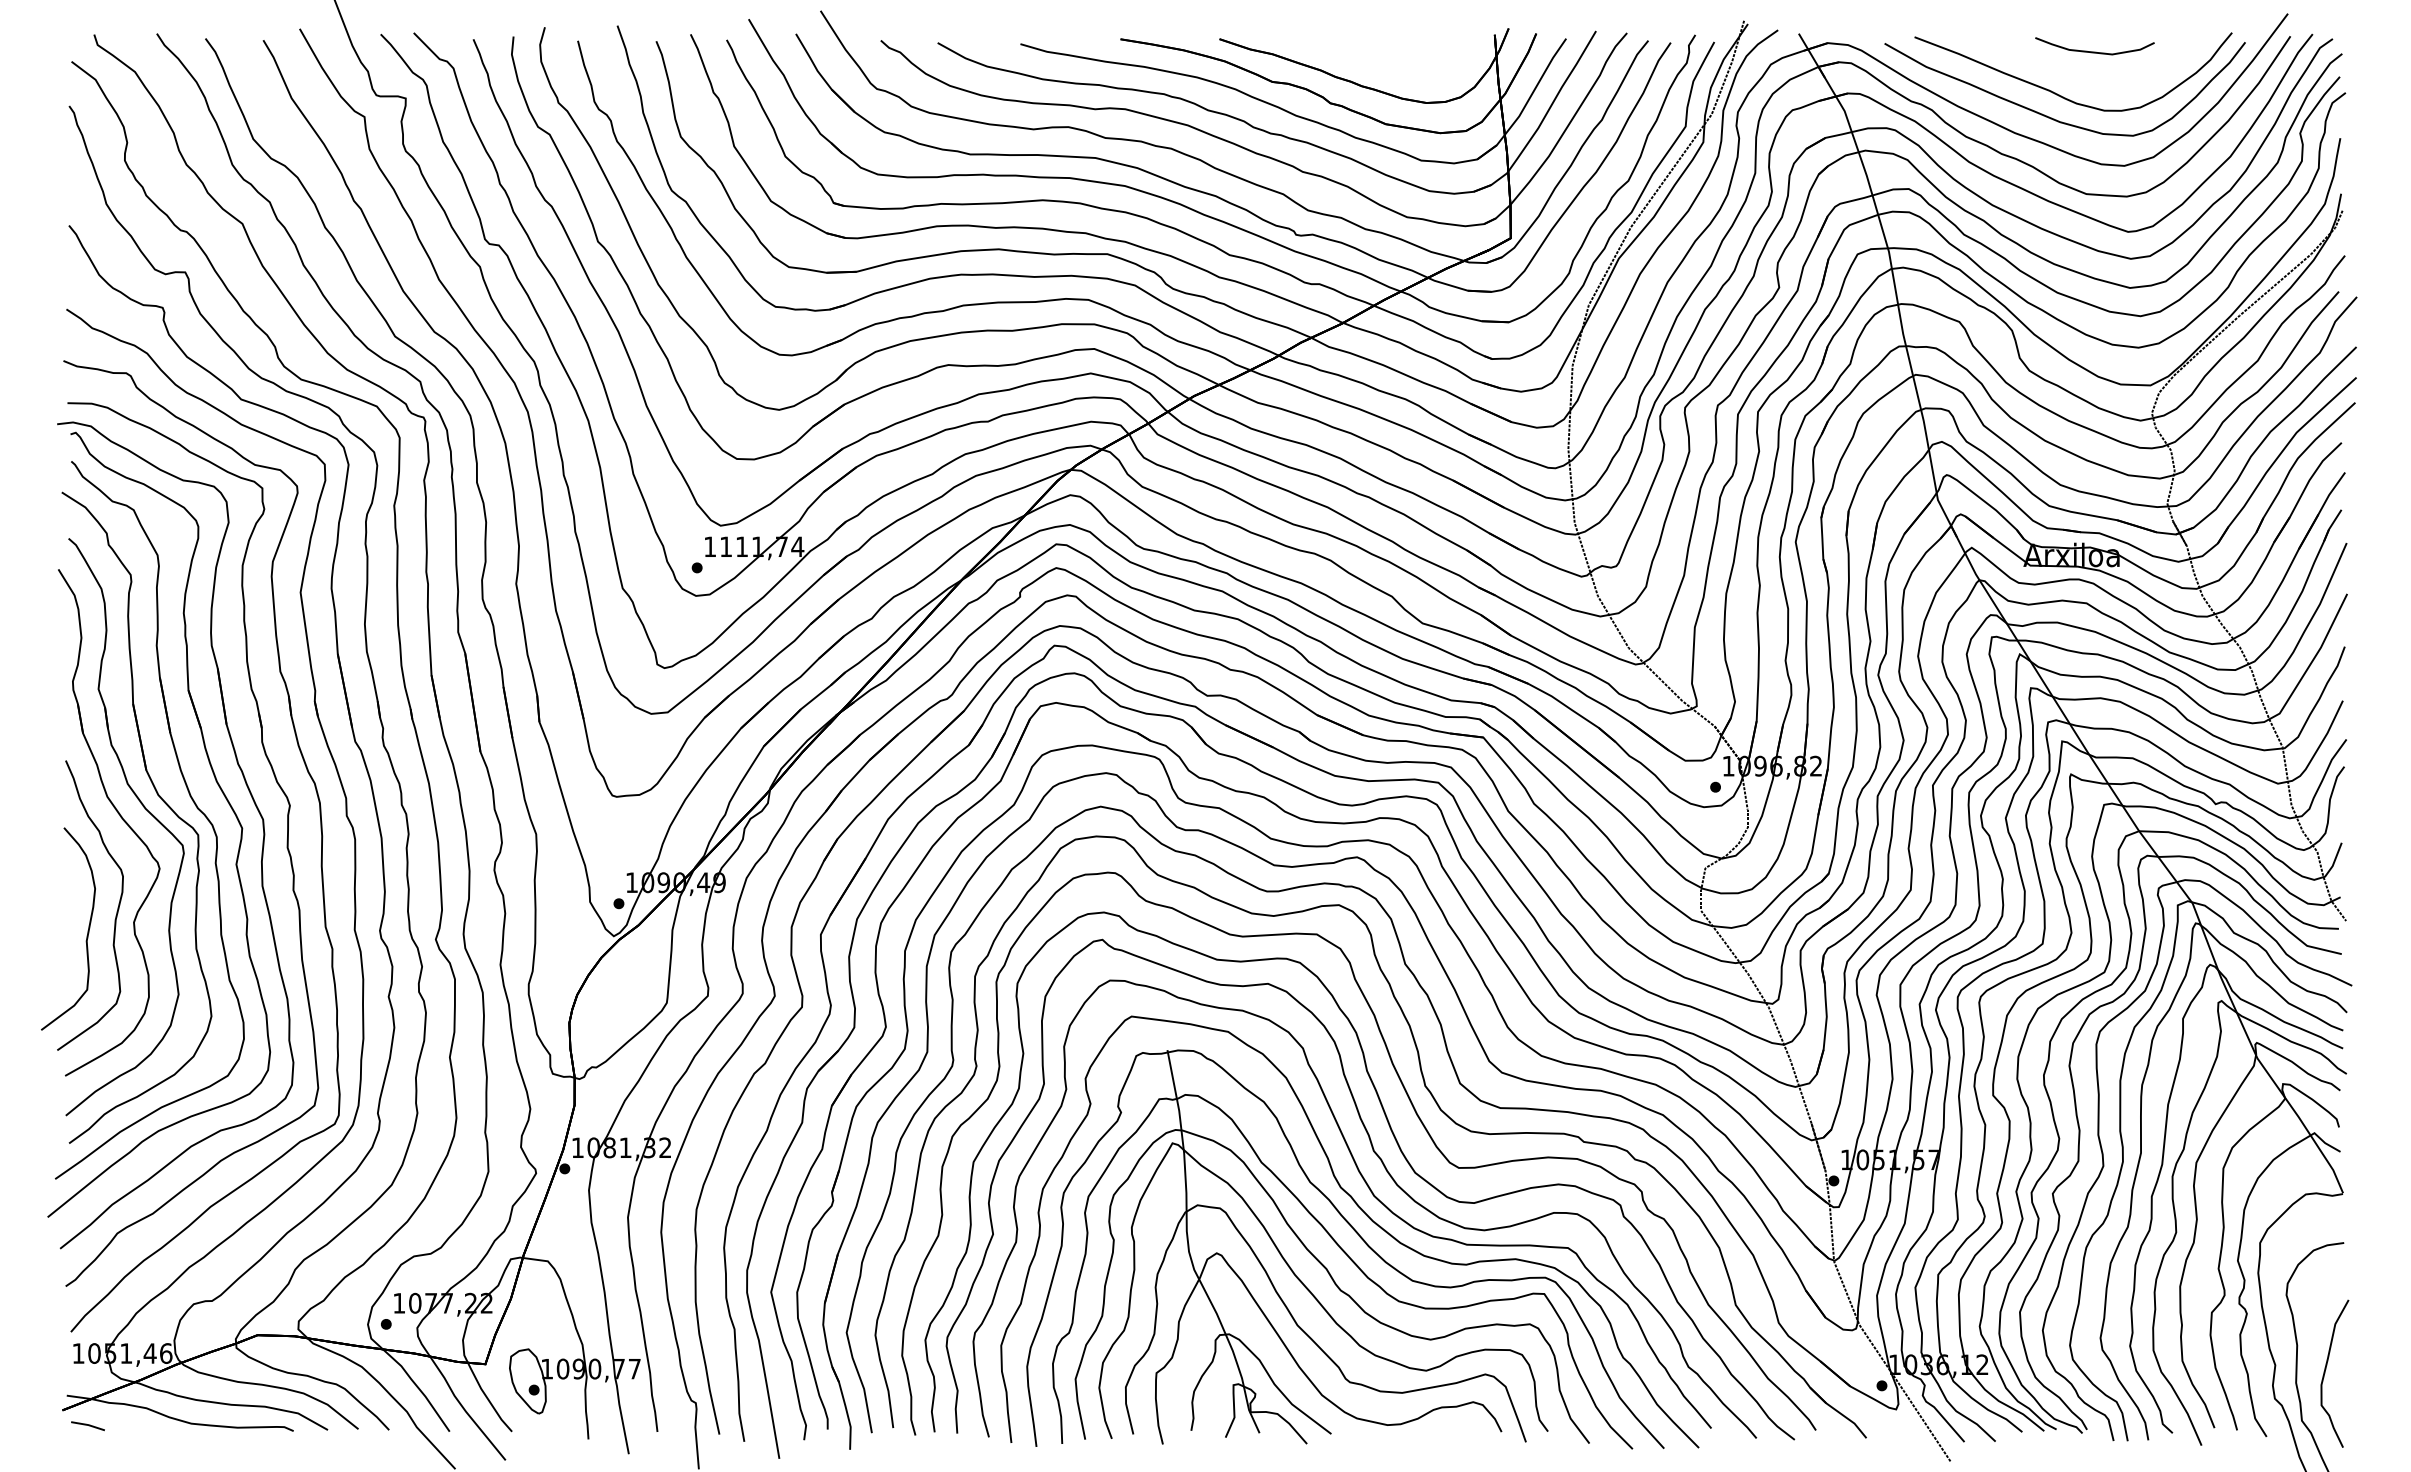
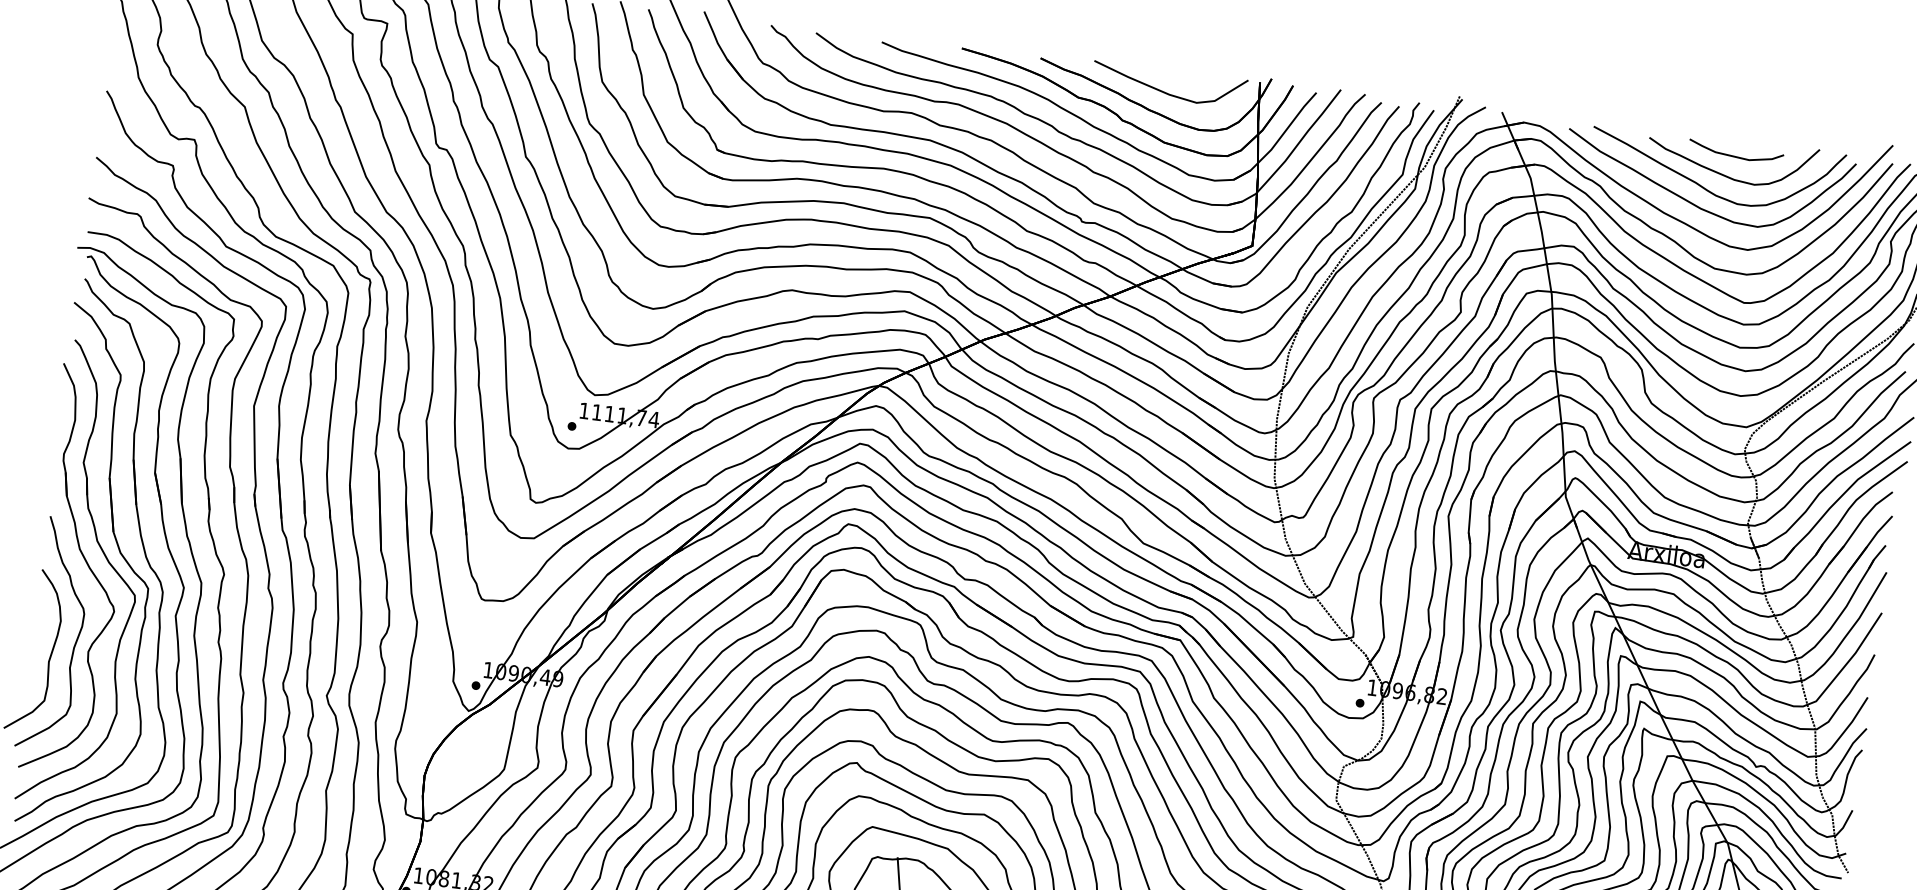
curve: (1379, 61) -> (1165, 92), added
curve: (2088, 77) -> (1728, 176), added

